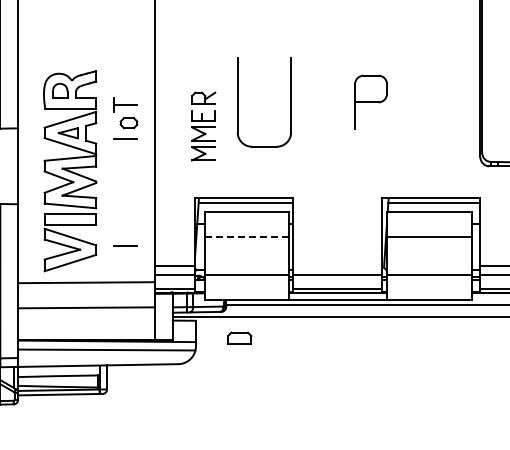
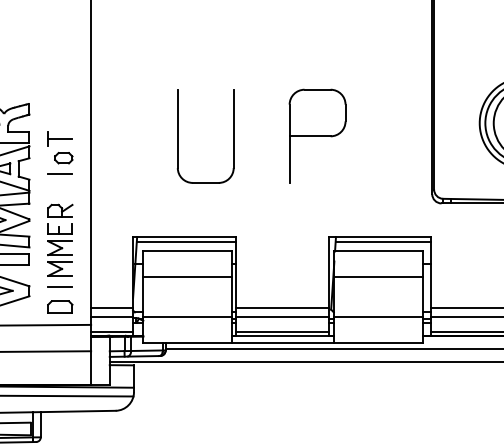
part: (370, 102) -> (316, 136), size x1.67
part: (203, 126) -> (60, 240), moved
line: (247, 236) -> (188, 277), dashed -> solid
line: (336, 266) -> (281, 308), added
part: (239, 337) -> (60, 306), moved

